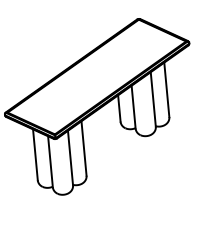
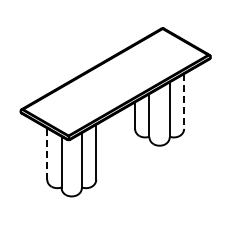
line: (167, 90) -> (184, 102), solid -> dashed
line: (35, 155) -> (47, 154), solid -> dashed

